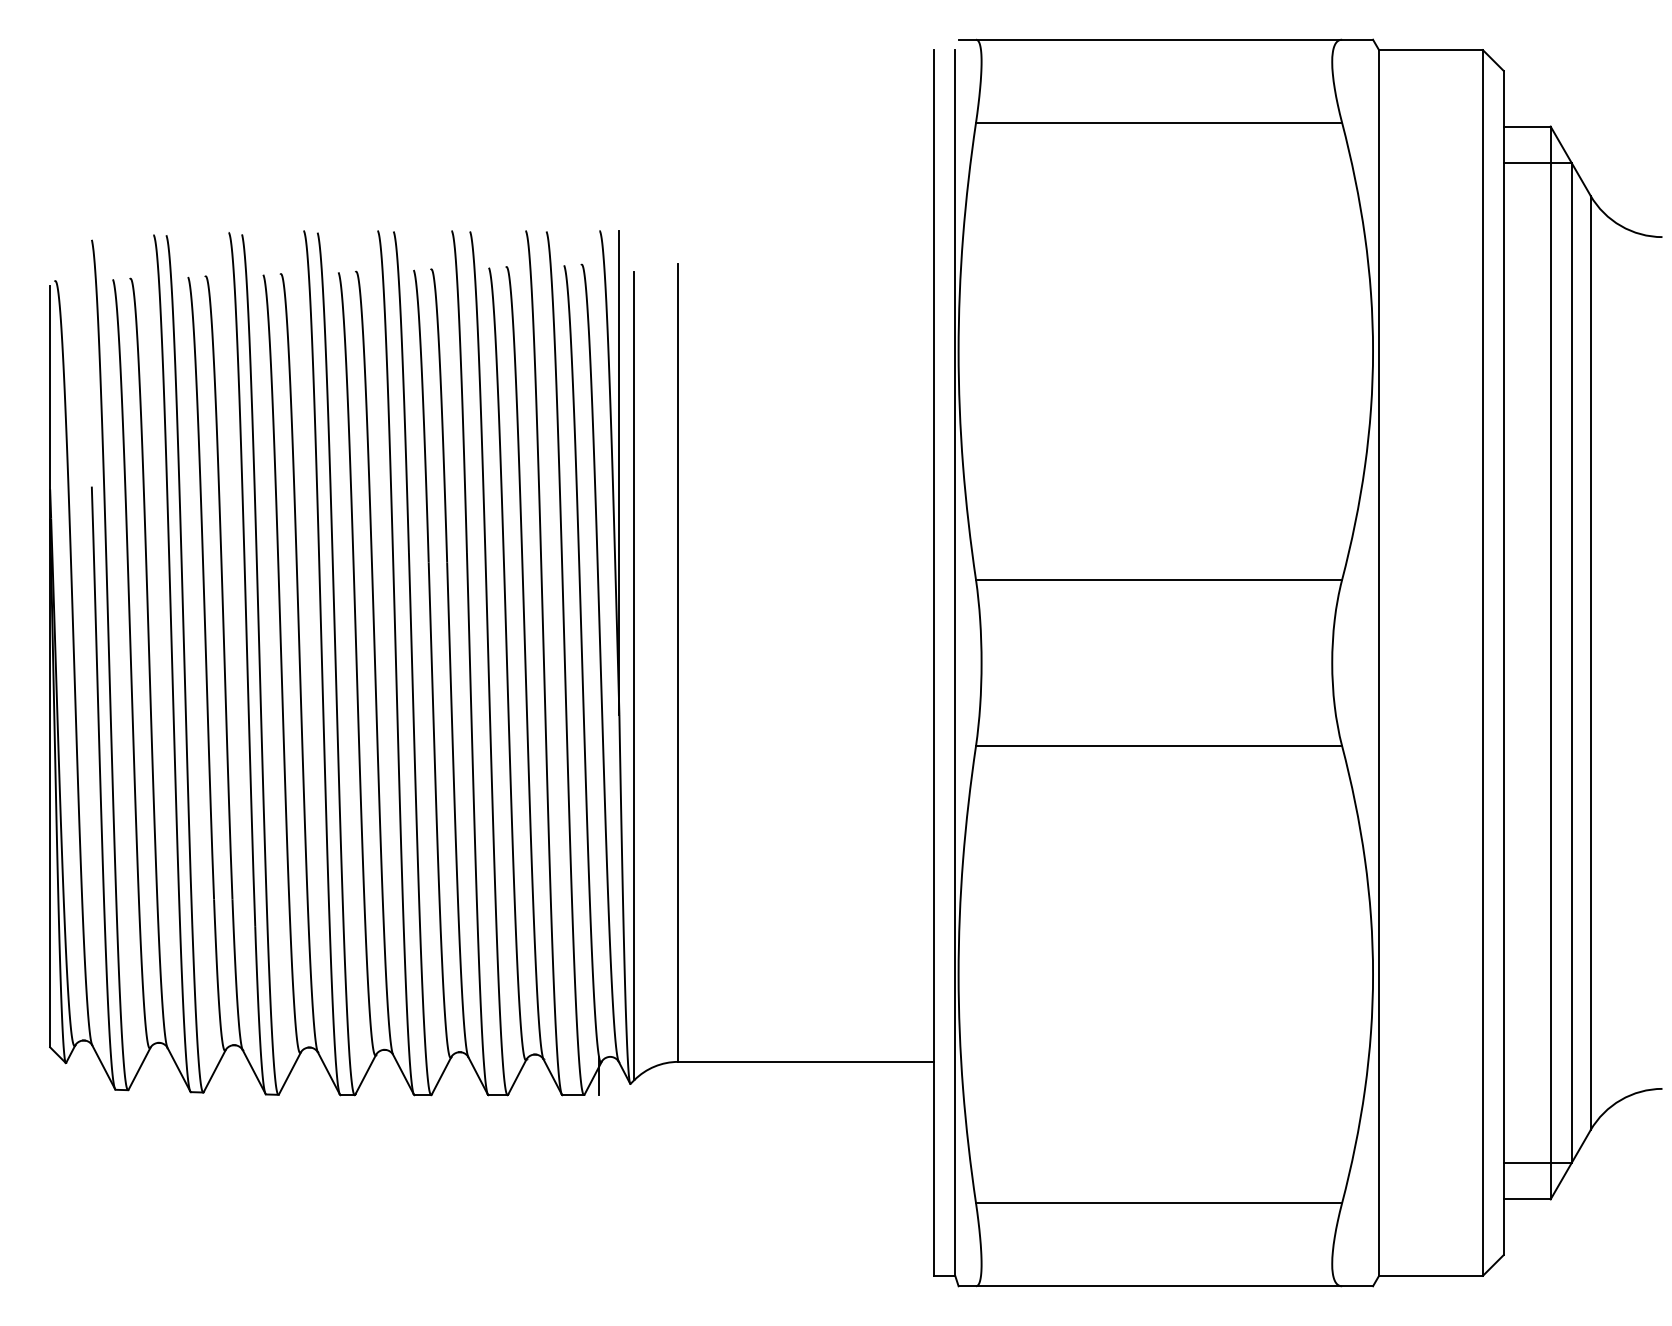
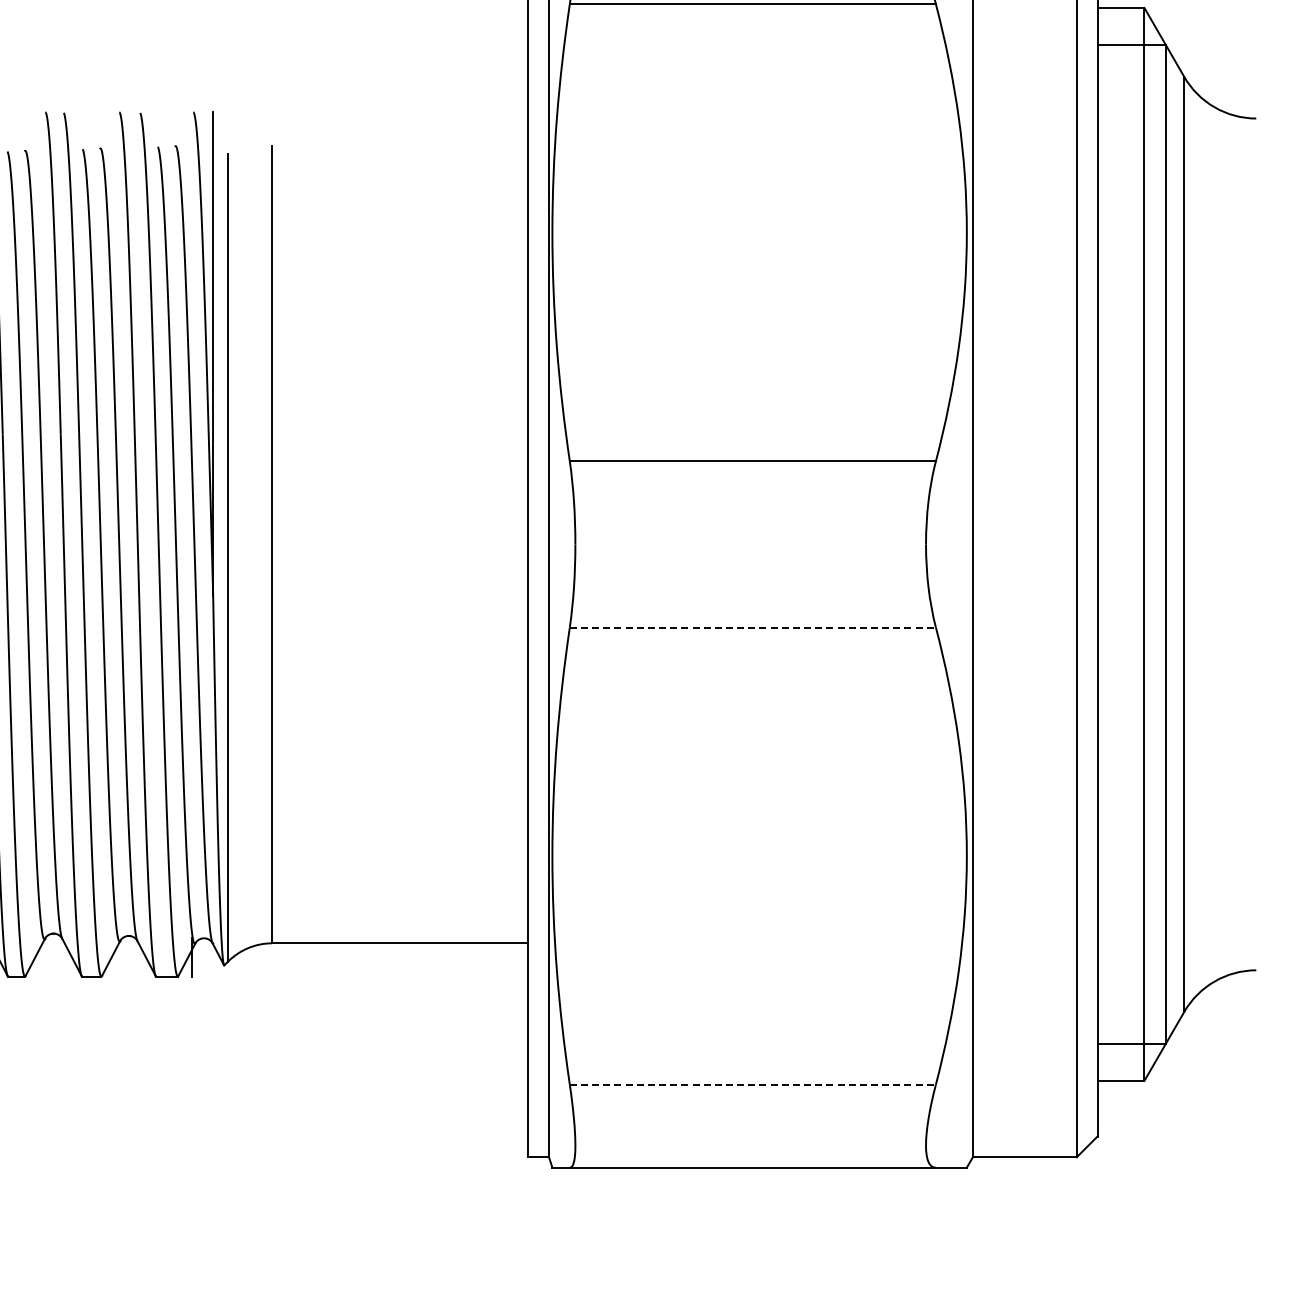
line: (1159, 746) -> (753, 627), solid -> dashed
line: (1159, 1203) -> (753, 1084), solid -> dashed

